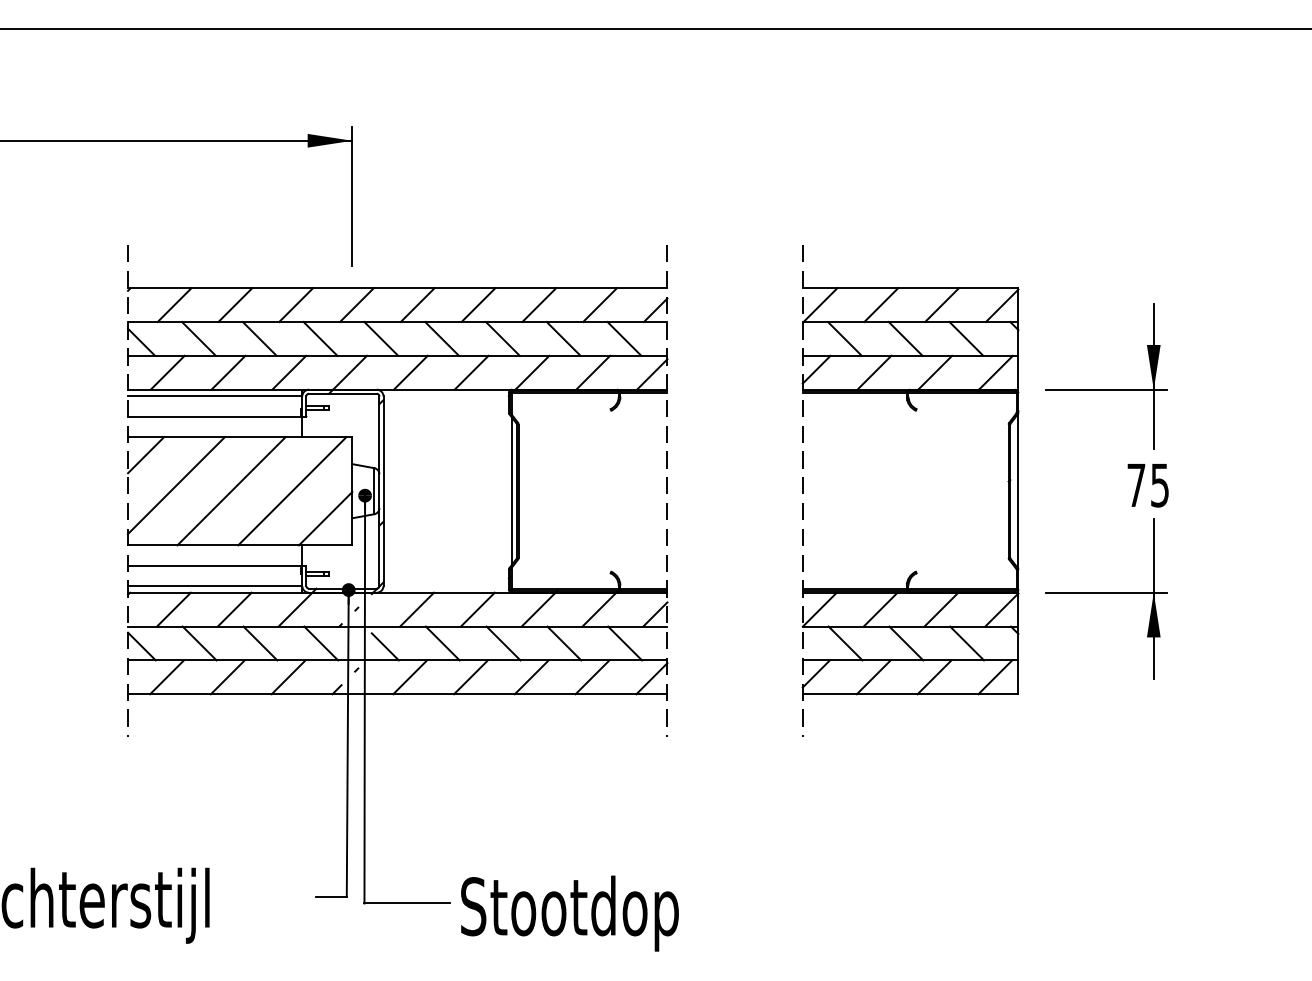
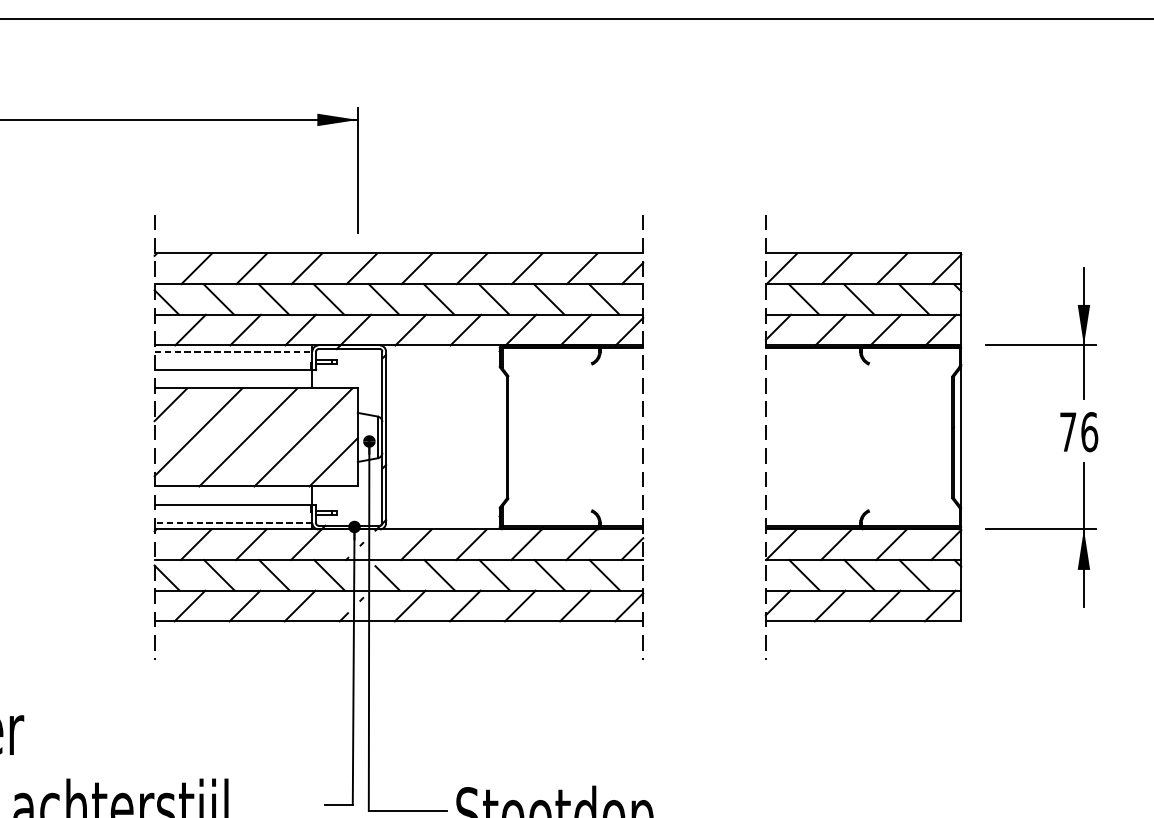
line: (215, 396) -> (233, 351), solid -> dashed
text: (1160, 485) -> (1090, 432), 75 -> 76
line: (512, 490) -> (502, 436), removed
line: (214, 585) -> (232, 522), solid -> dashed

